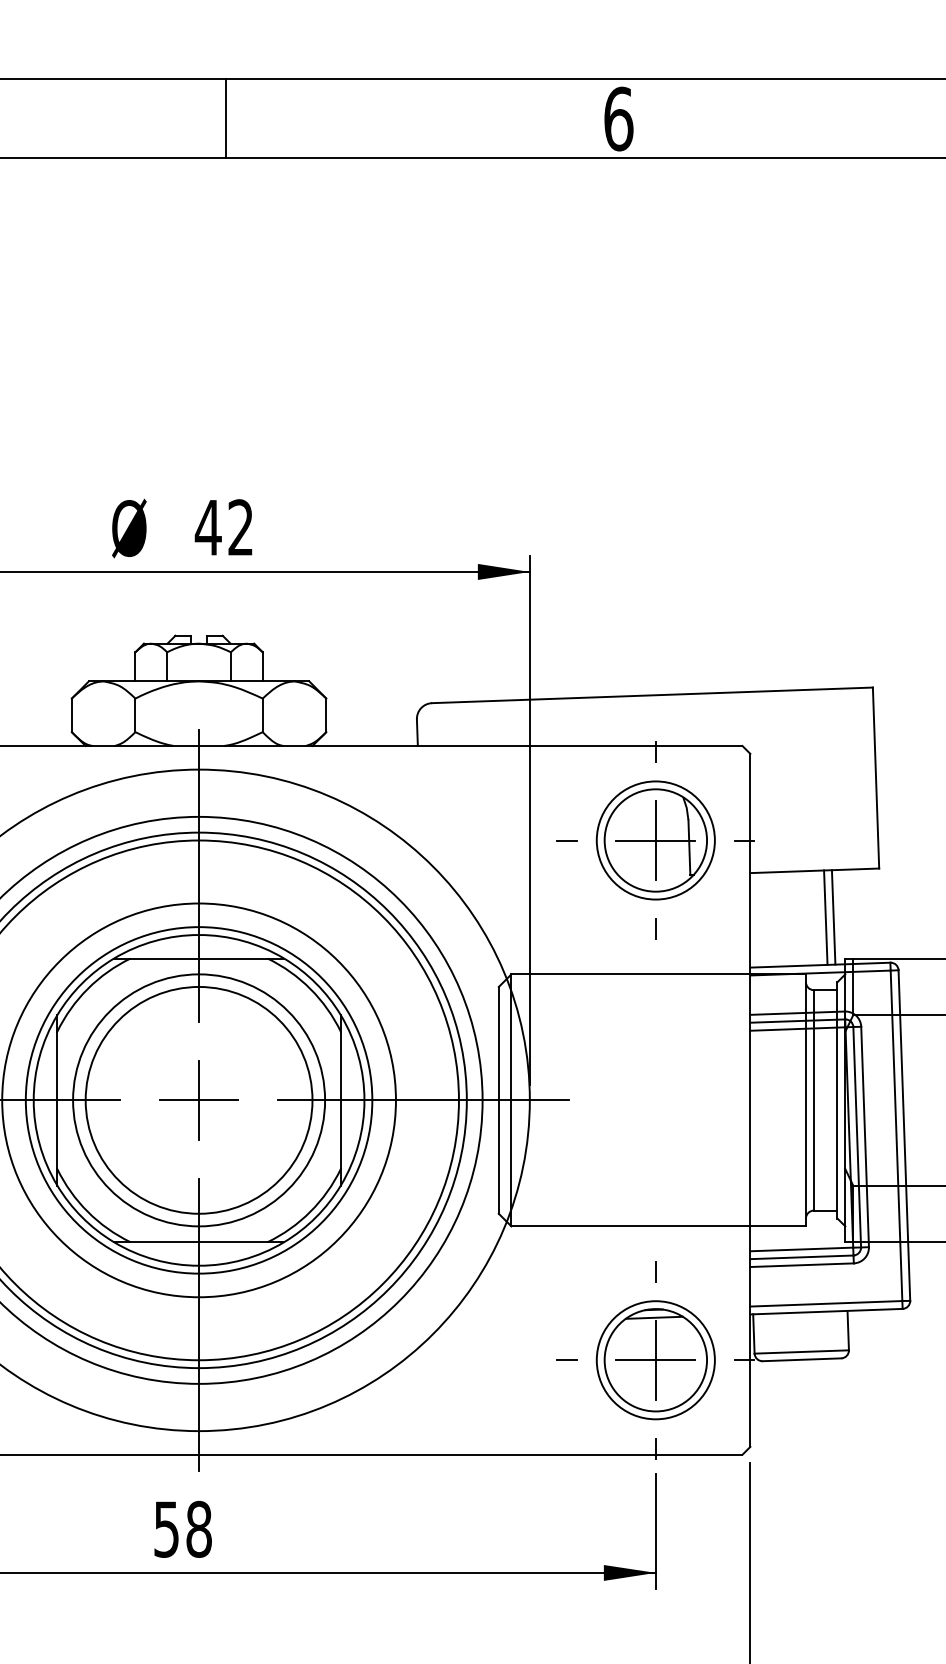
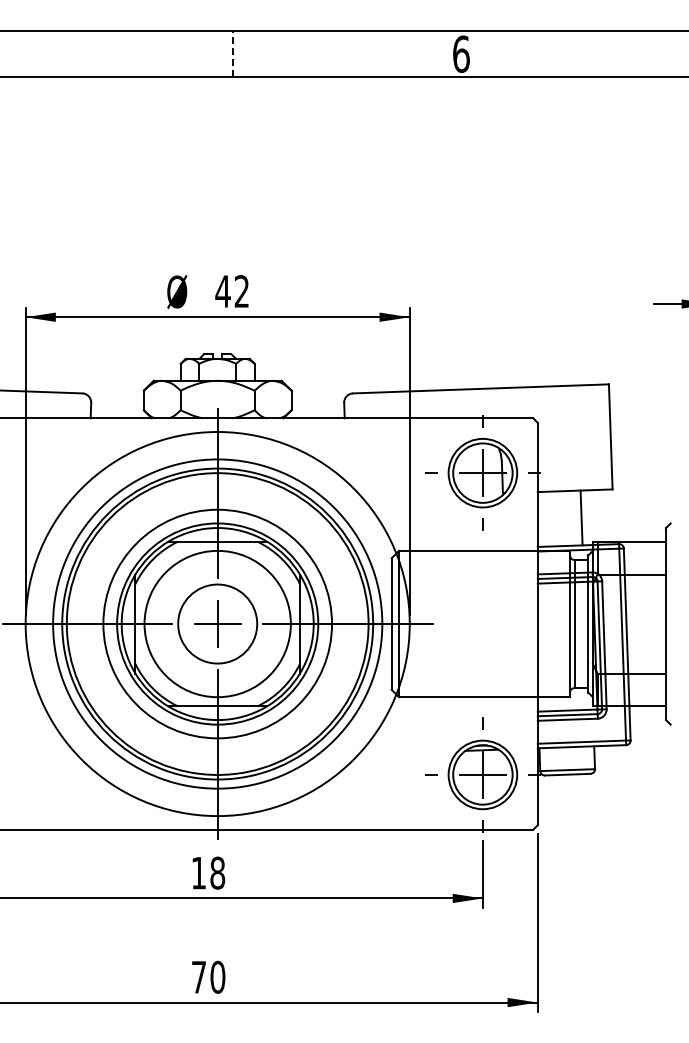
line: (226, 119) -> (233, 54), solid -> dashed
line: (834, 916) -> (586, 517), removed
circle: (198, 1099) -> (217, 623), size x0.6
text: (166, 1529) -> (198, 873), 58 -> 18

